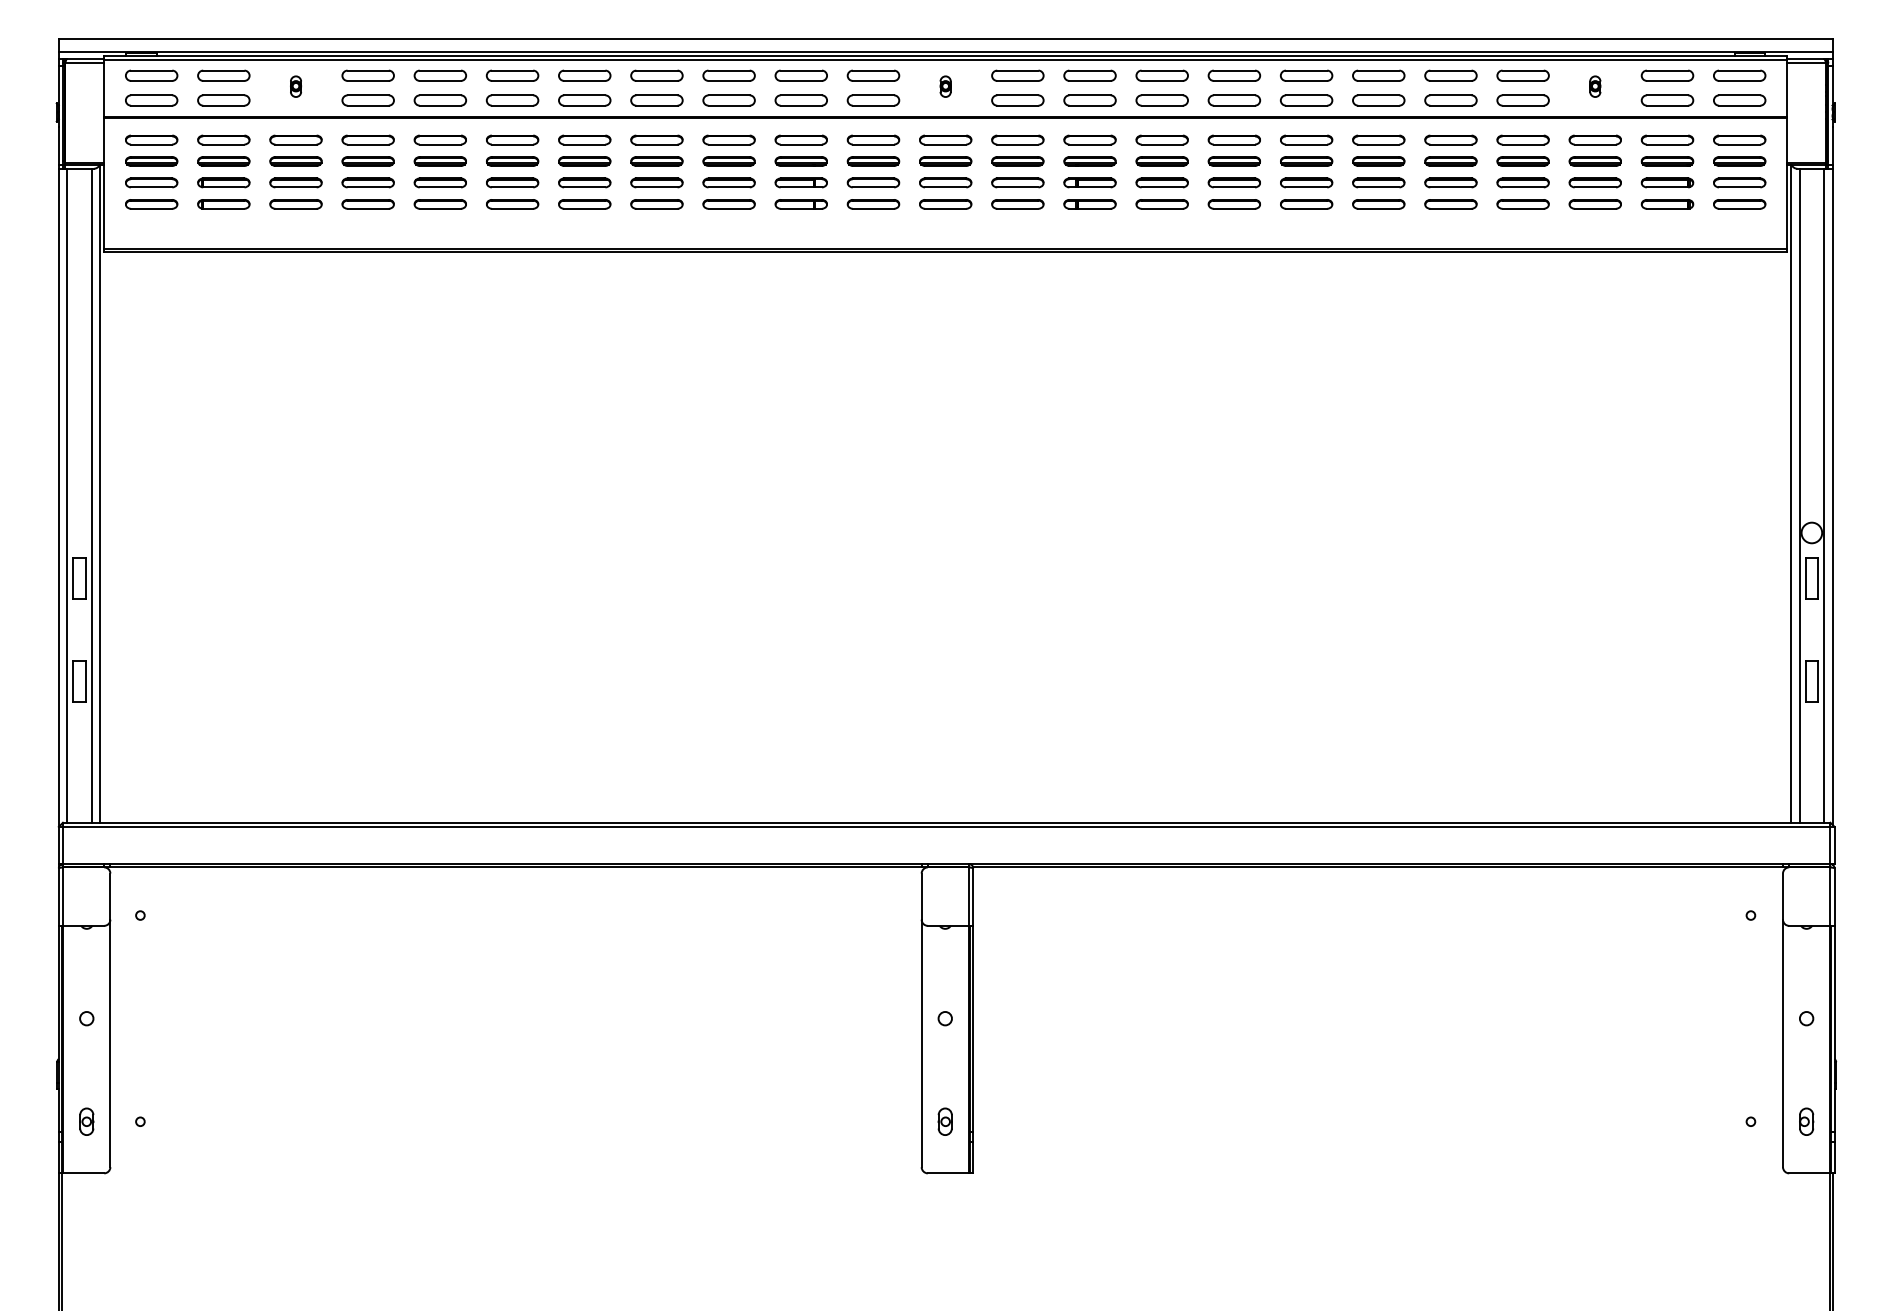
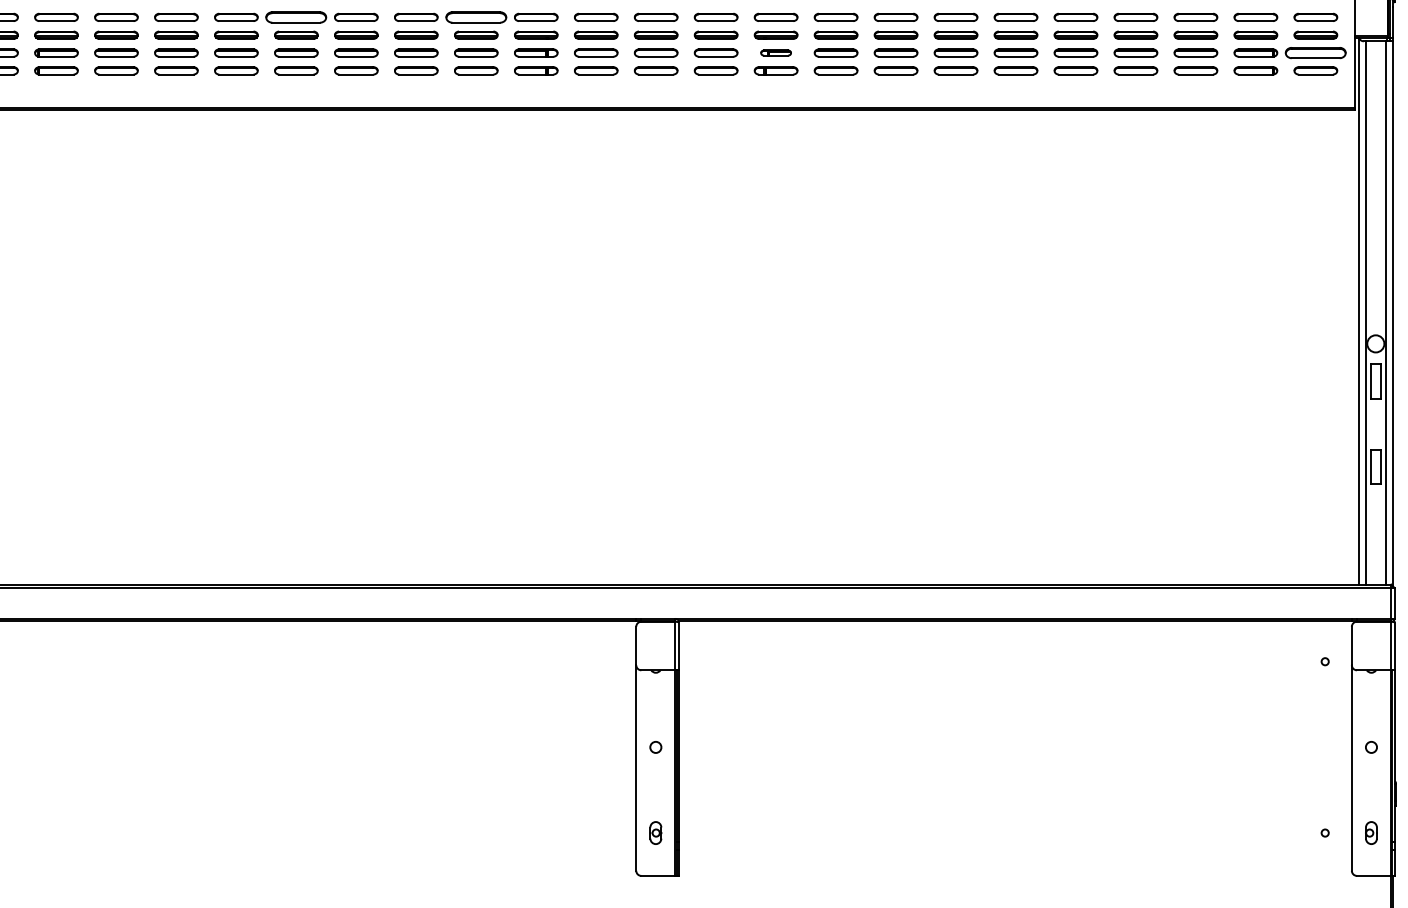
part: (512, 139) -> (296, 16), size x1.4
part: (728, 139) -> (475, 16), size x1.4
part: (1089, 182) -> (775, 52), size x0.7
part: (1739, 182) -> (1315, 52), size x1.4

